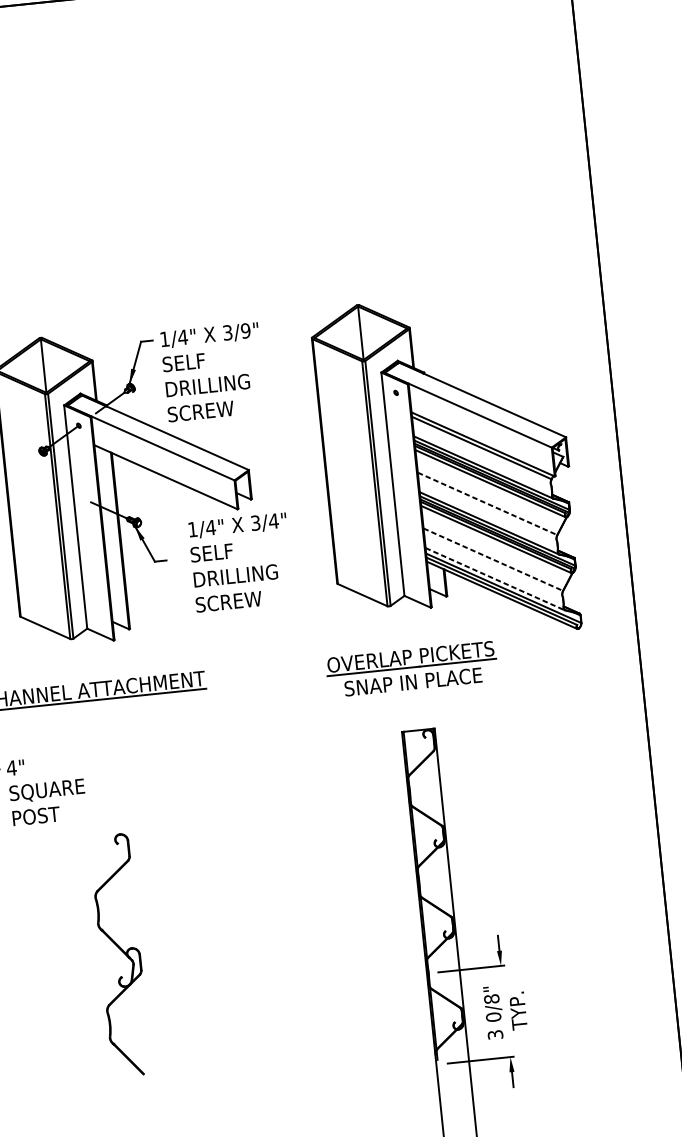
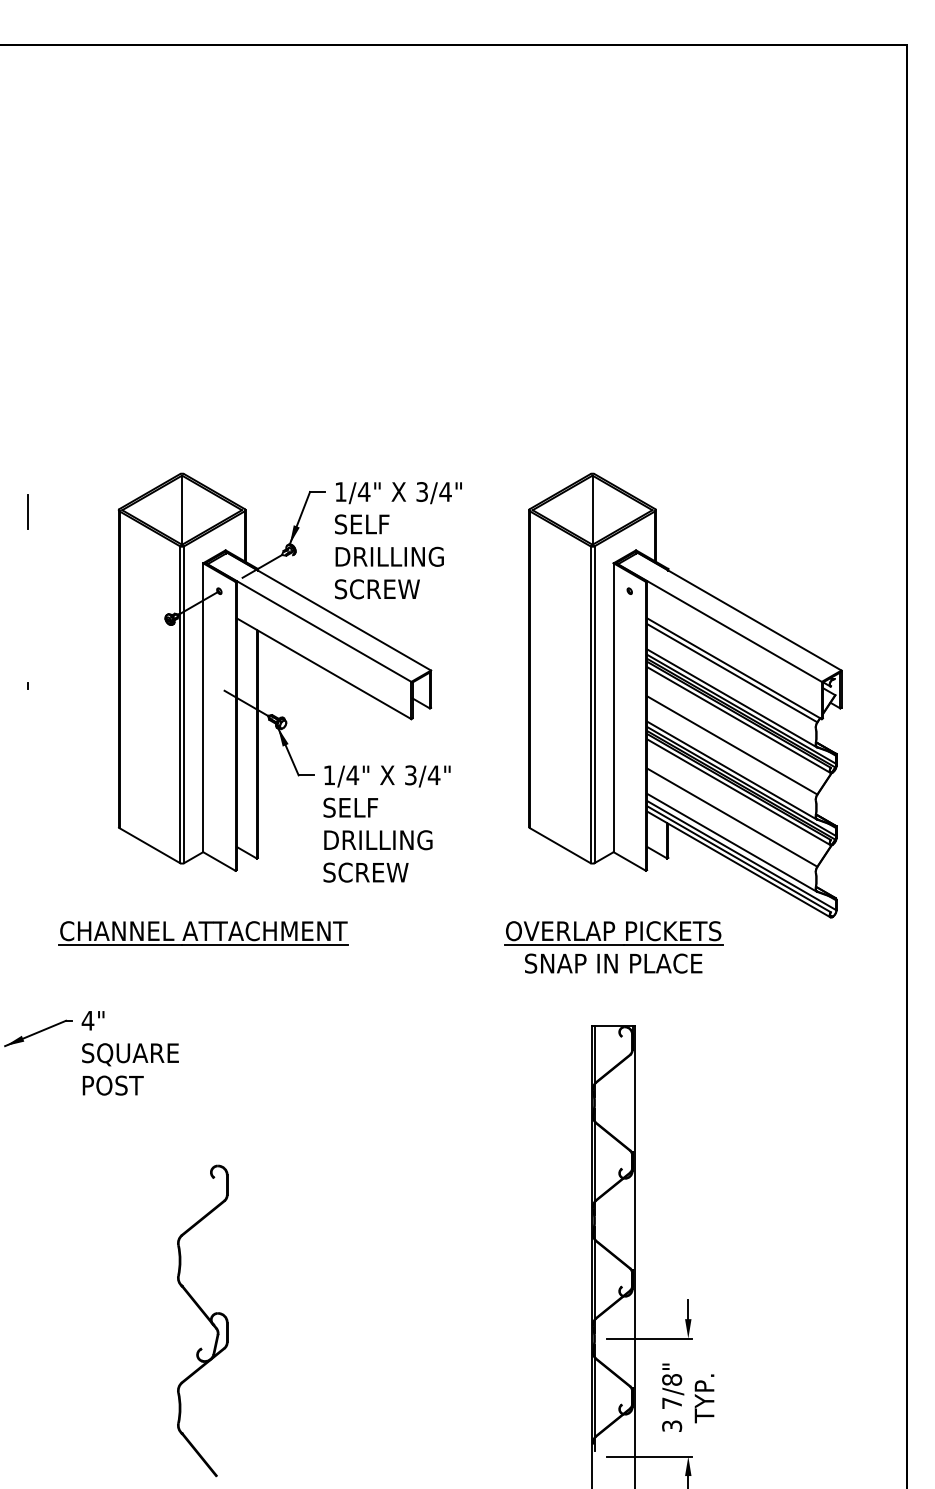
text: (245, 330) -> (445, 491), 3/9" -> 3/4"
line: (487, 503) -> (732, 745), dashed -> solid
line: (493, 559) -> (732, 817), dashed -> solid
text: (240, 562) -> (386, 823), moved
line: (495, 579) -> (732, 843), dashed -> solid
part: (120, 955) -> (202, 1320), moved
text: (494, 1017) -> (672, 1403), 0/8" -> 7/8"

